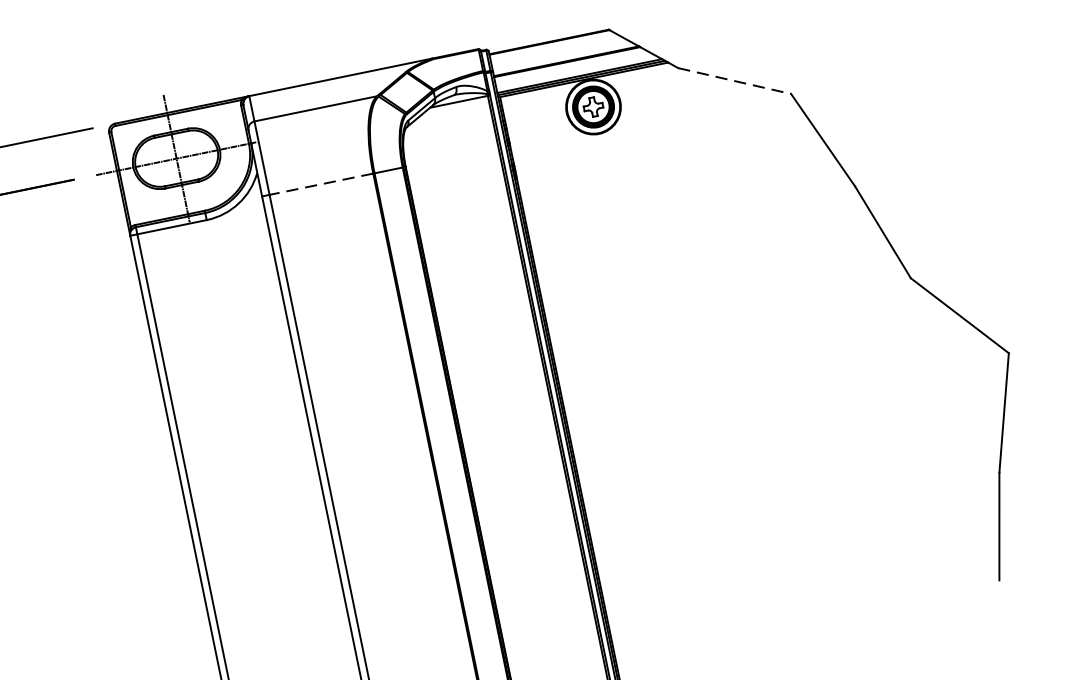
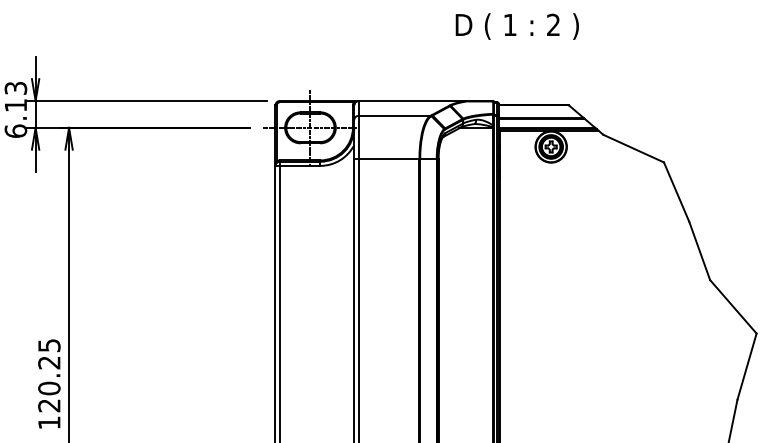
line: (736, 80) -> (634, 148), dashed -> solid
line: (320, 183) -> (388, 158), dashed -> solid

